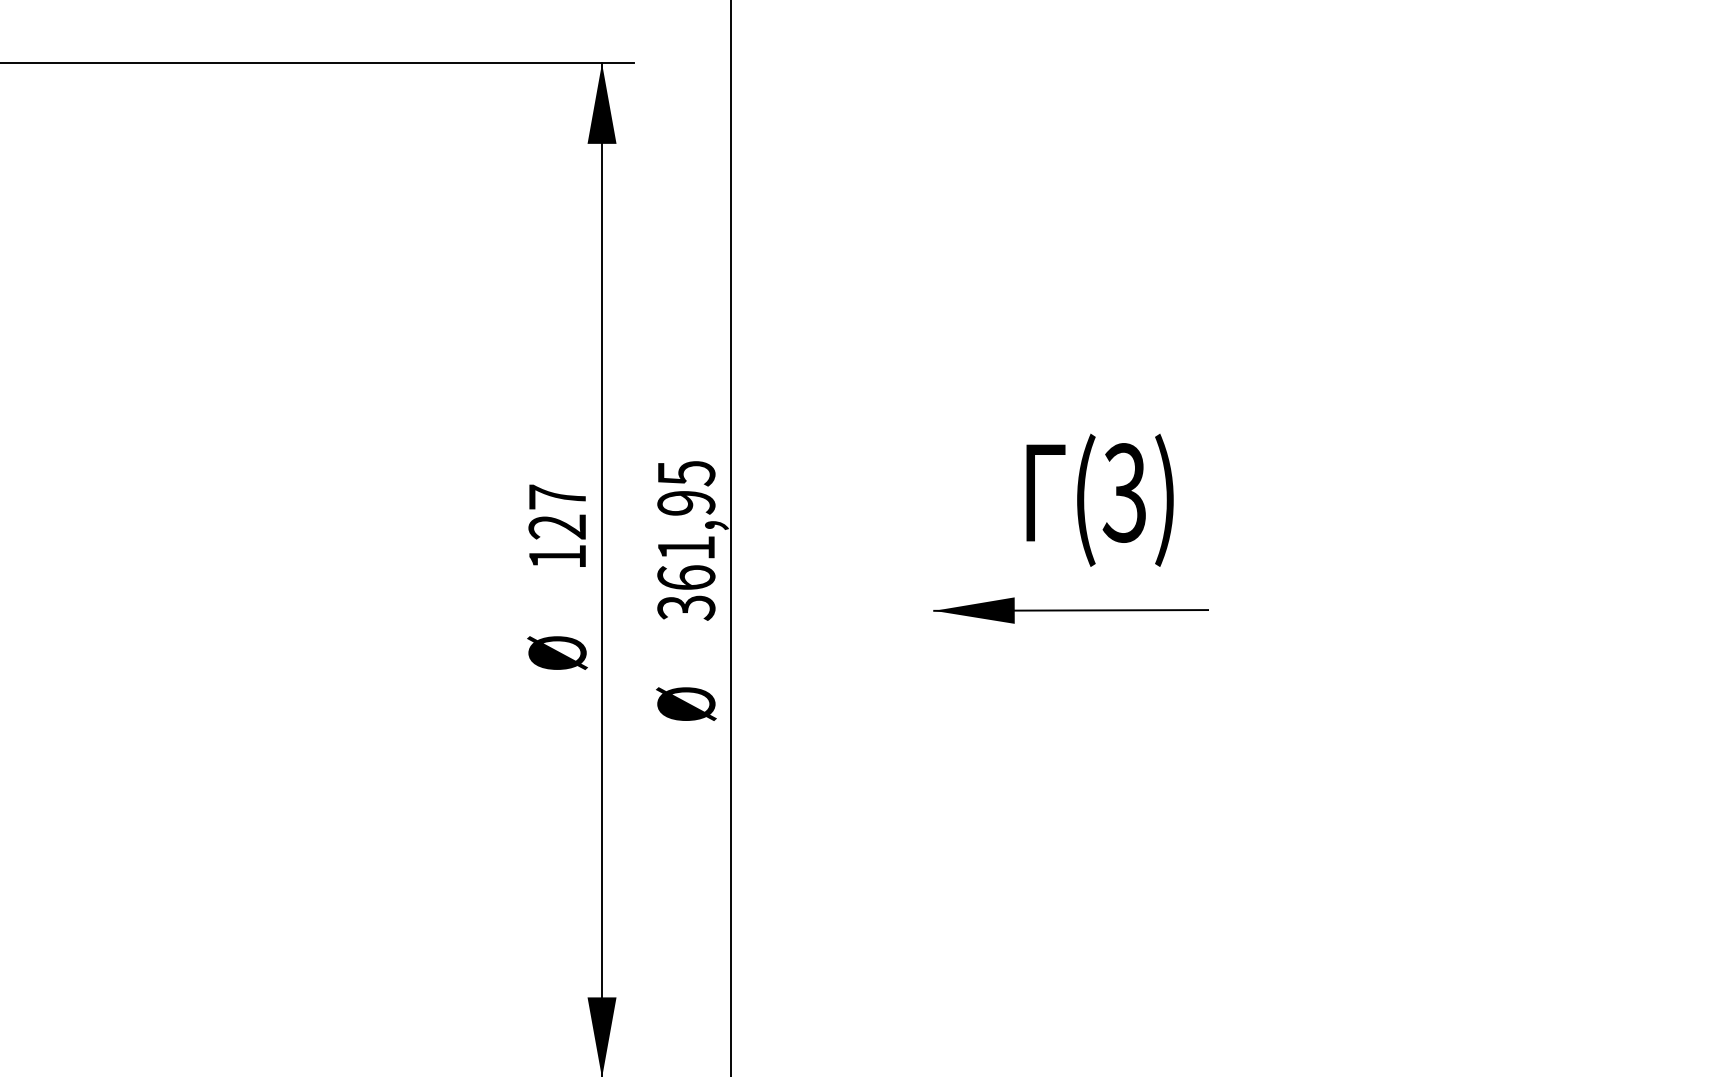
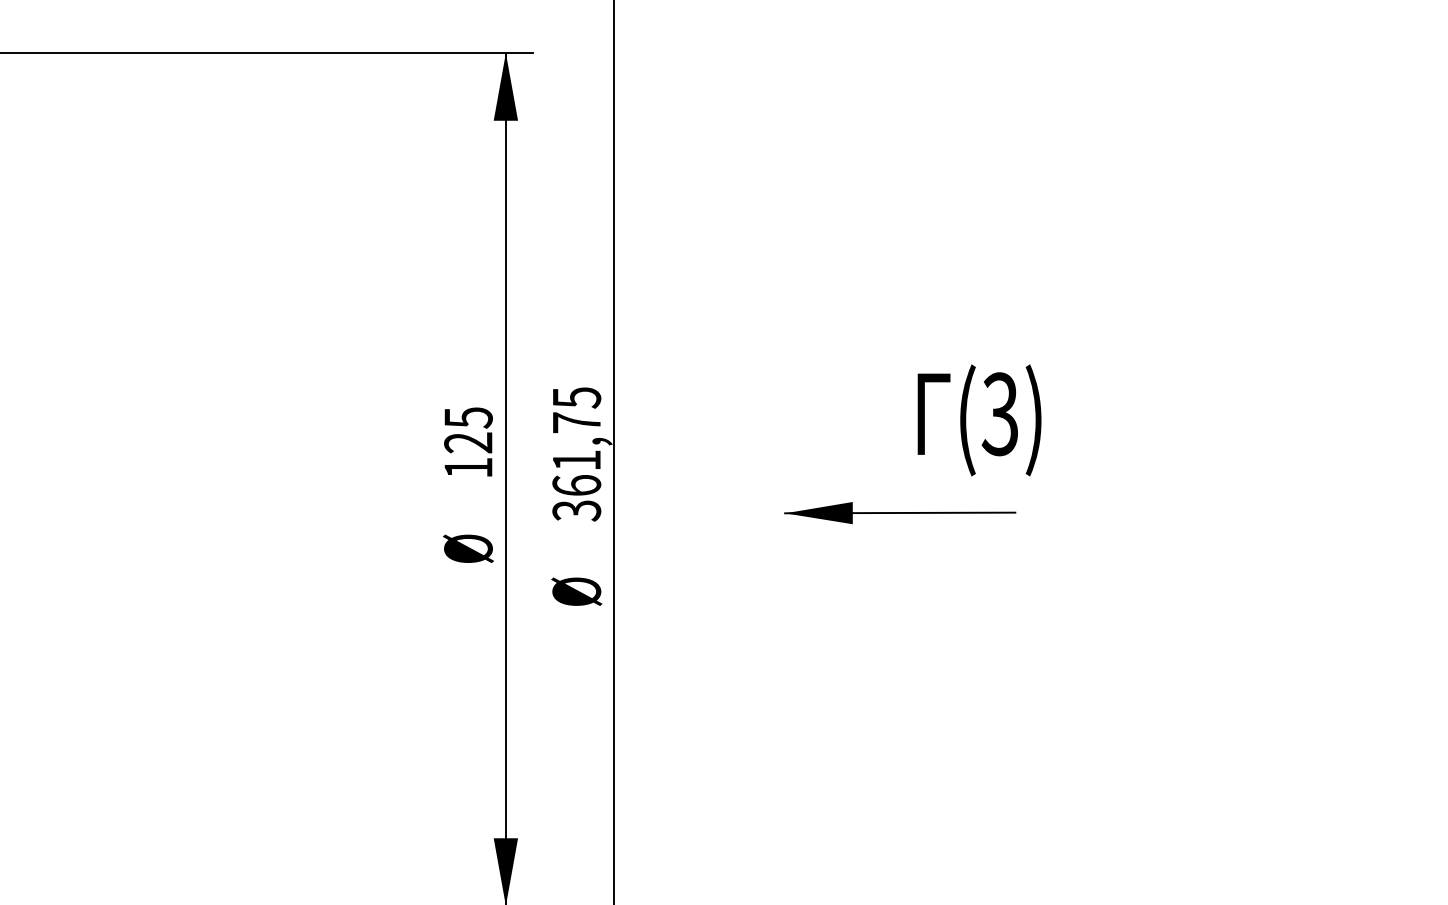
text: (557, 496) -> (468, 417), 127 -> 125
text: (1100, 500) -> (979, 420), moved
text: (686, 502) -> (576, 422), 361,95 -> 361,75

